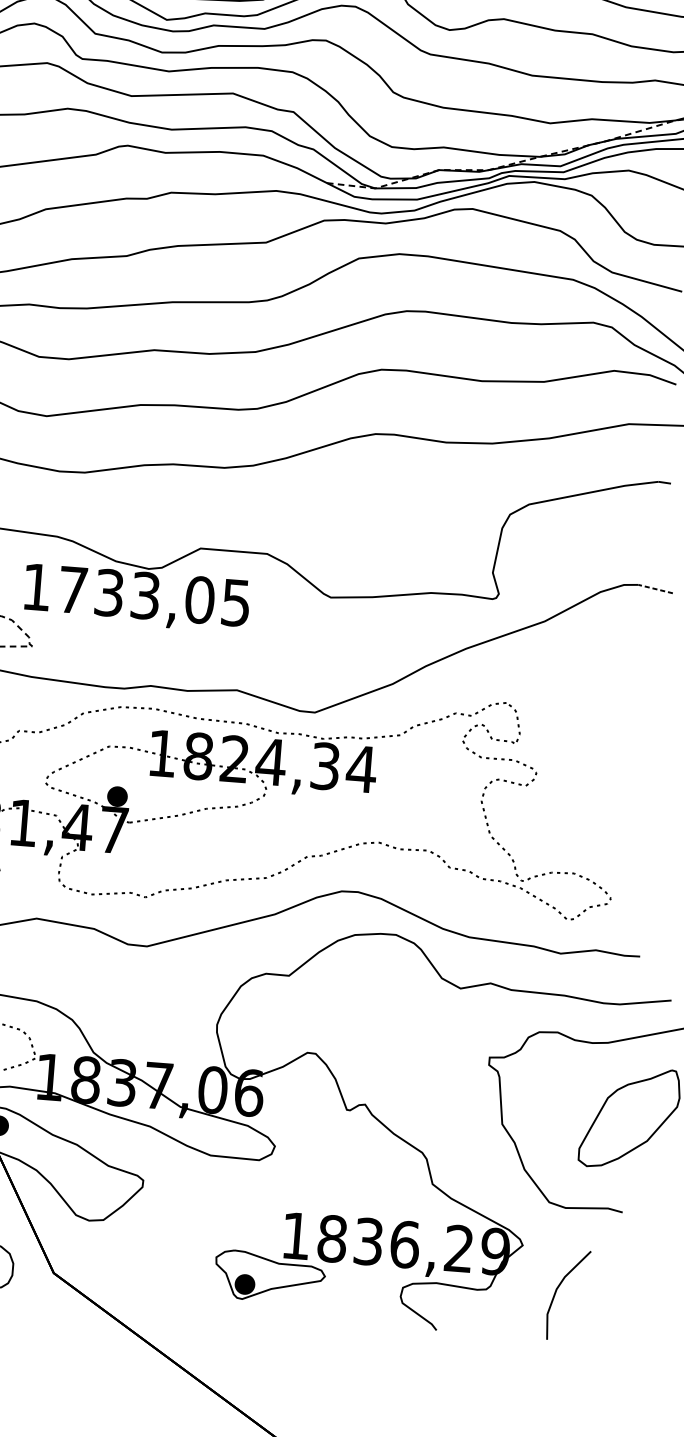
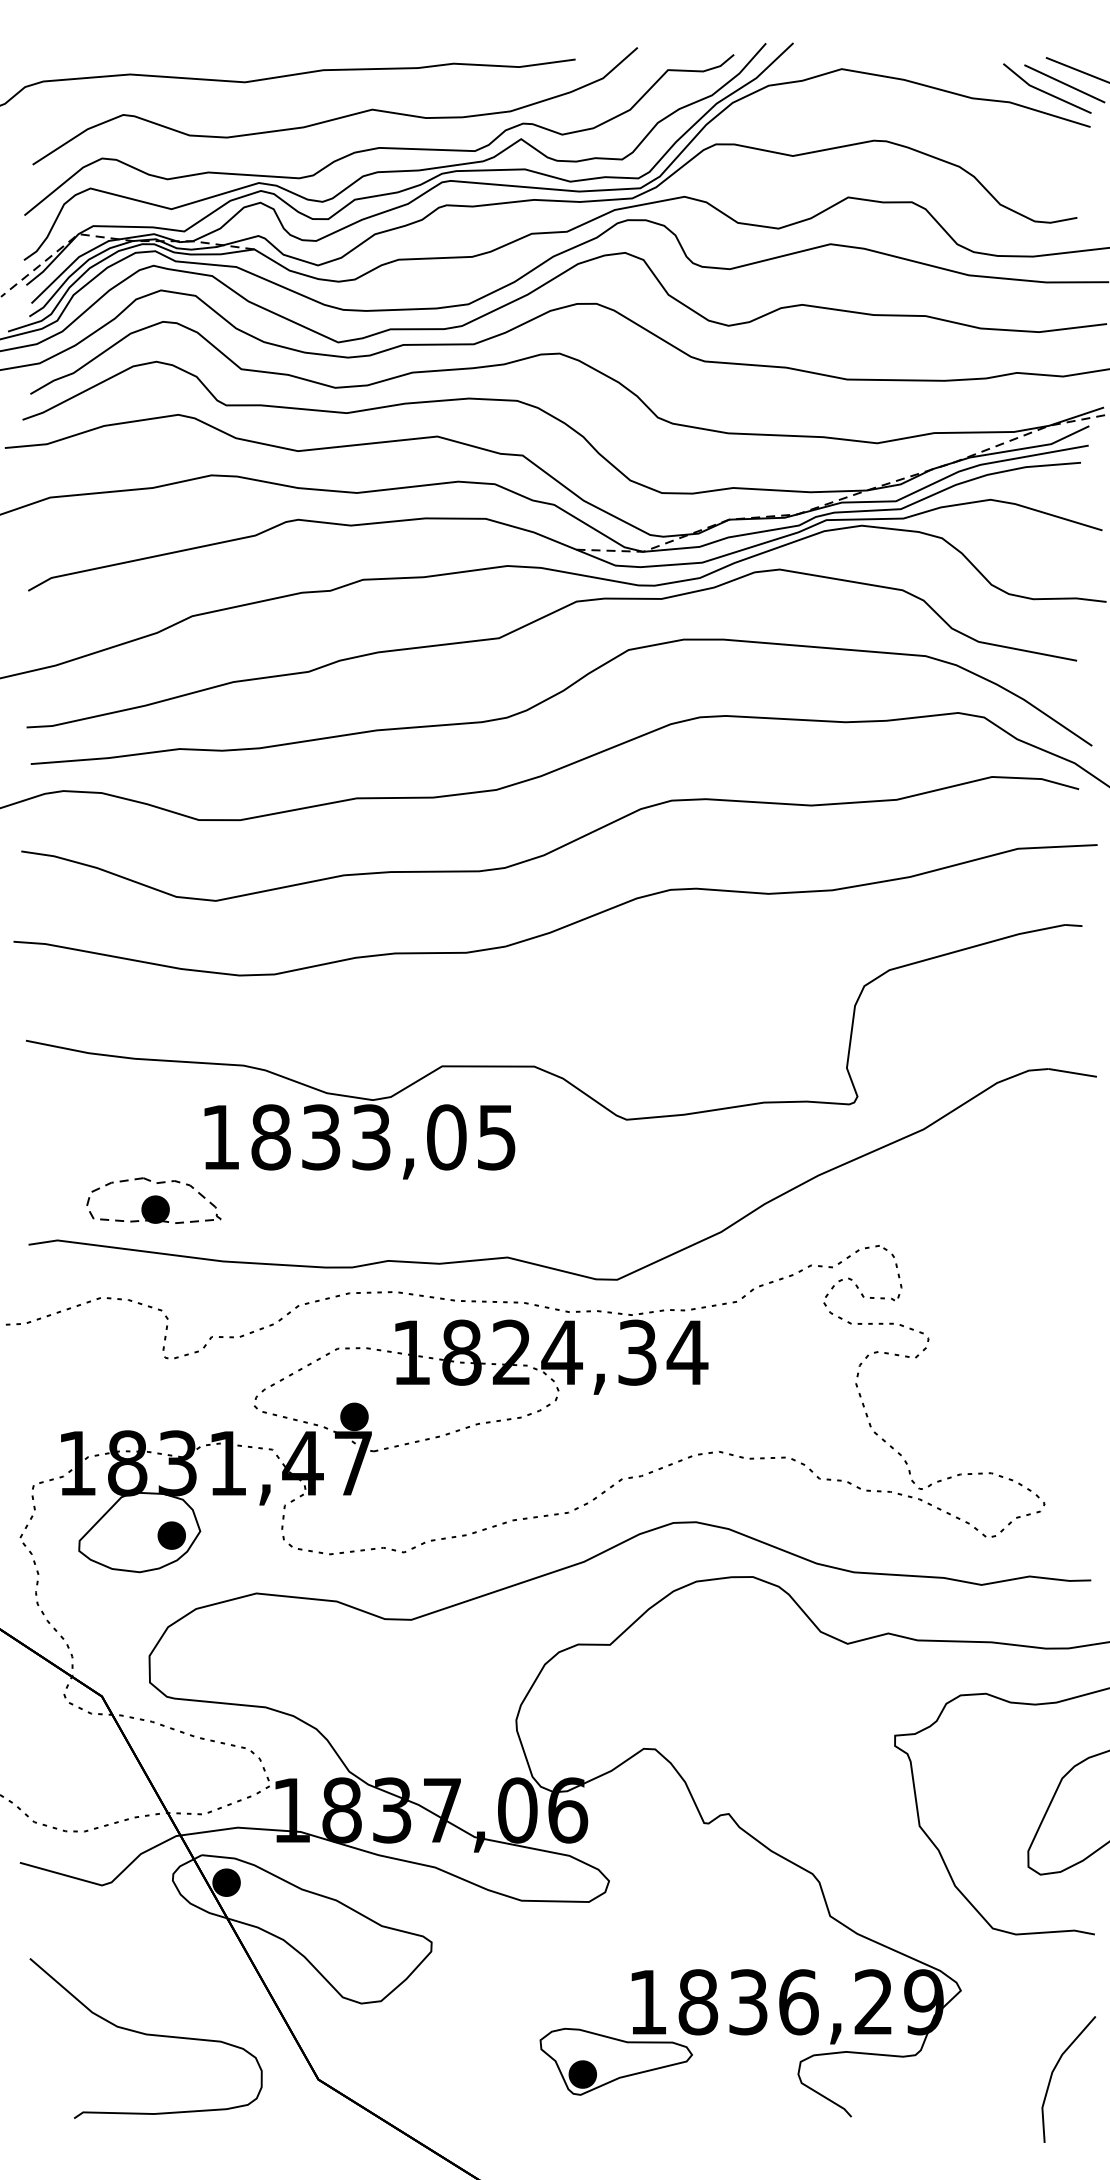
line: (655, 588) -> (1072, 1072), dashed -> solid
text: (72, 590) -> (270, 1137), 1733,05 -> 1833,05
line: (556, 1292) -> (1052, 2076), moved

